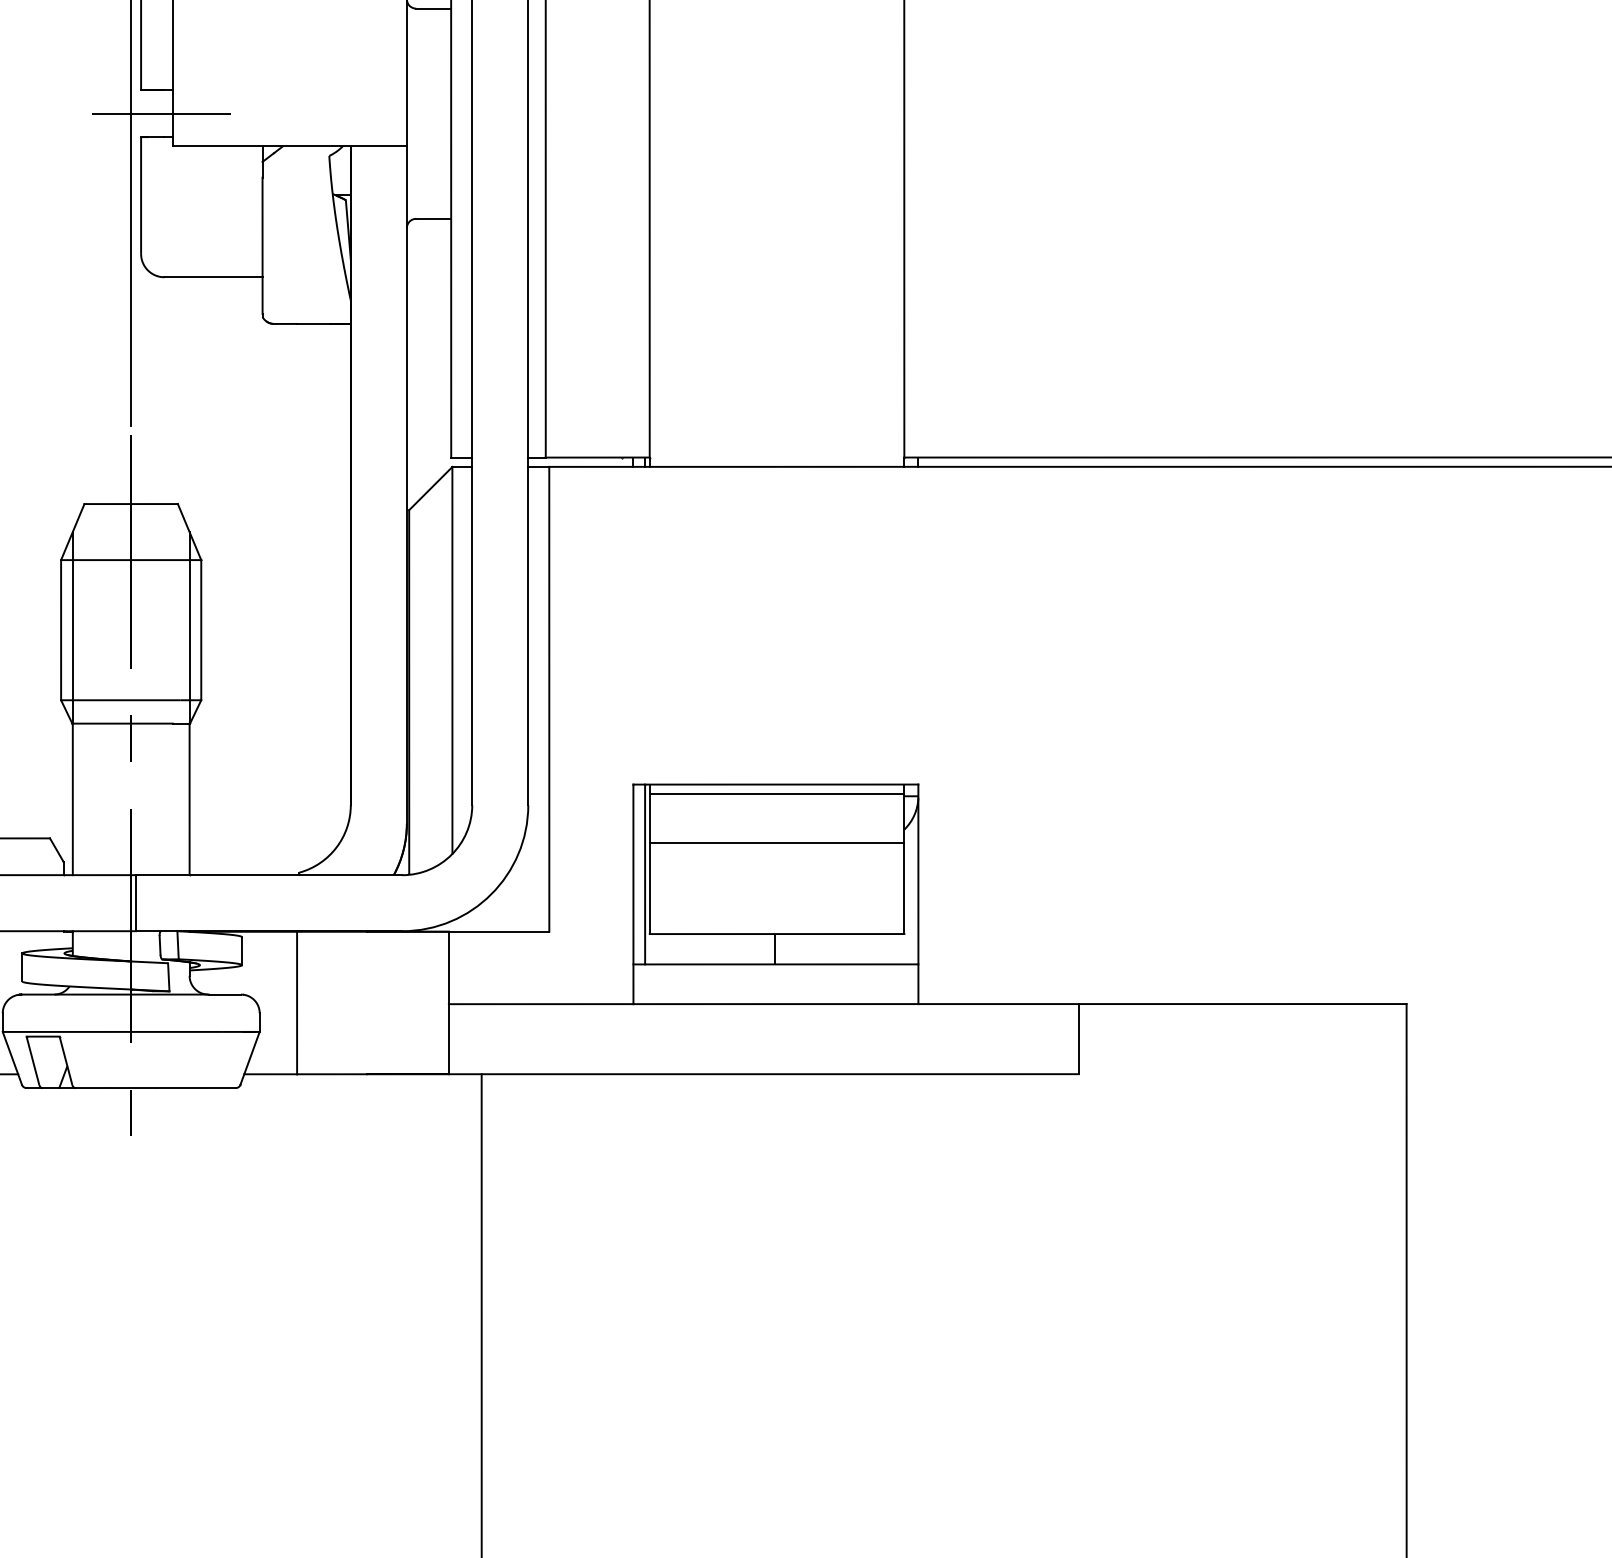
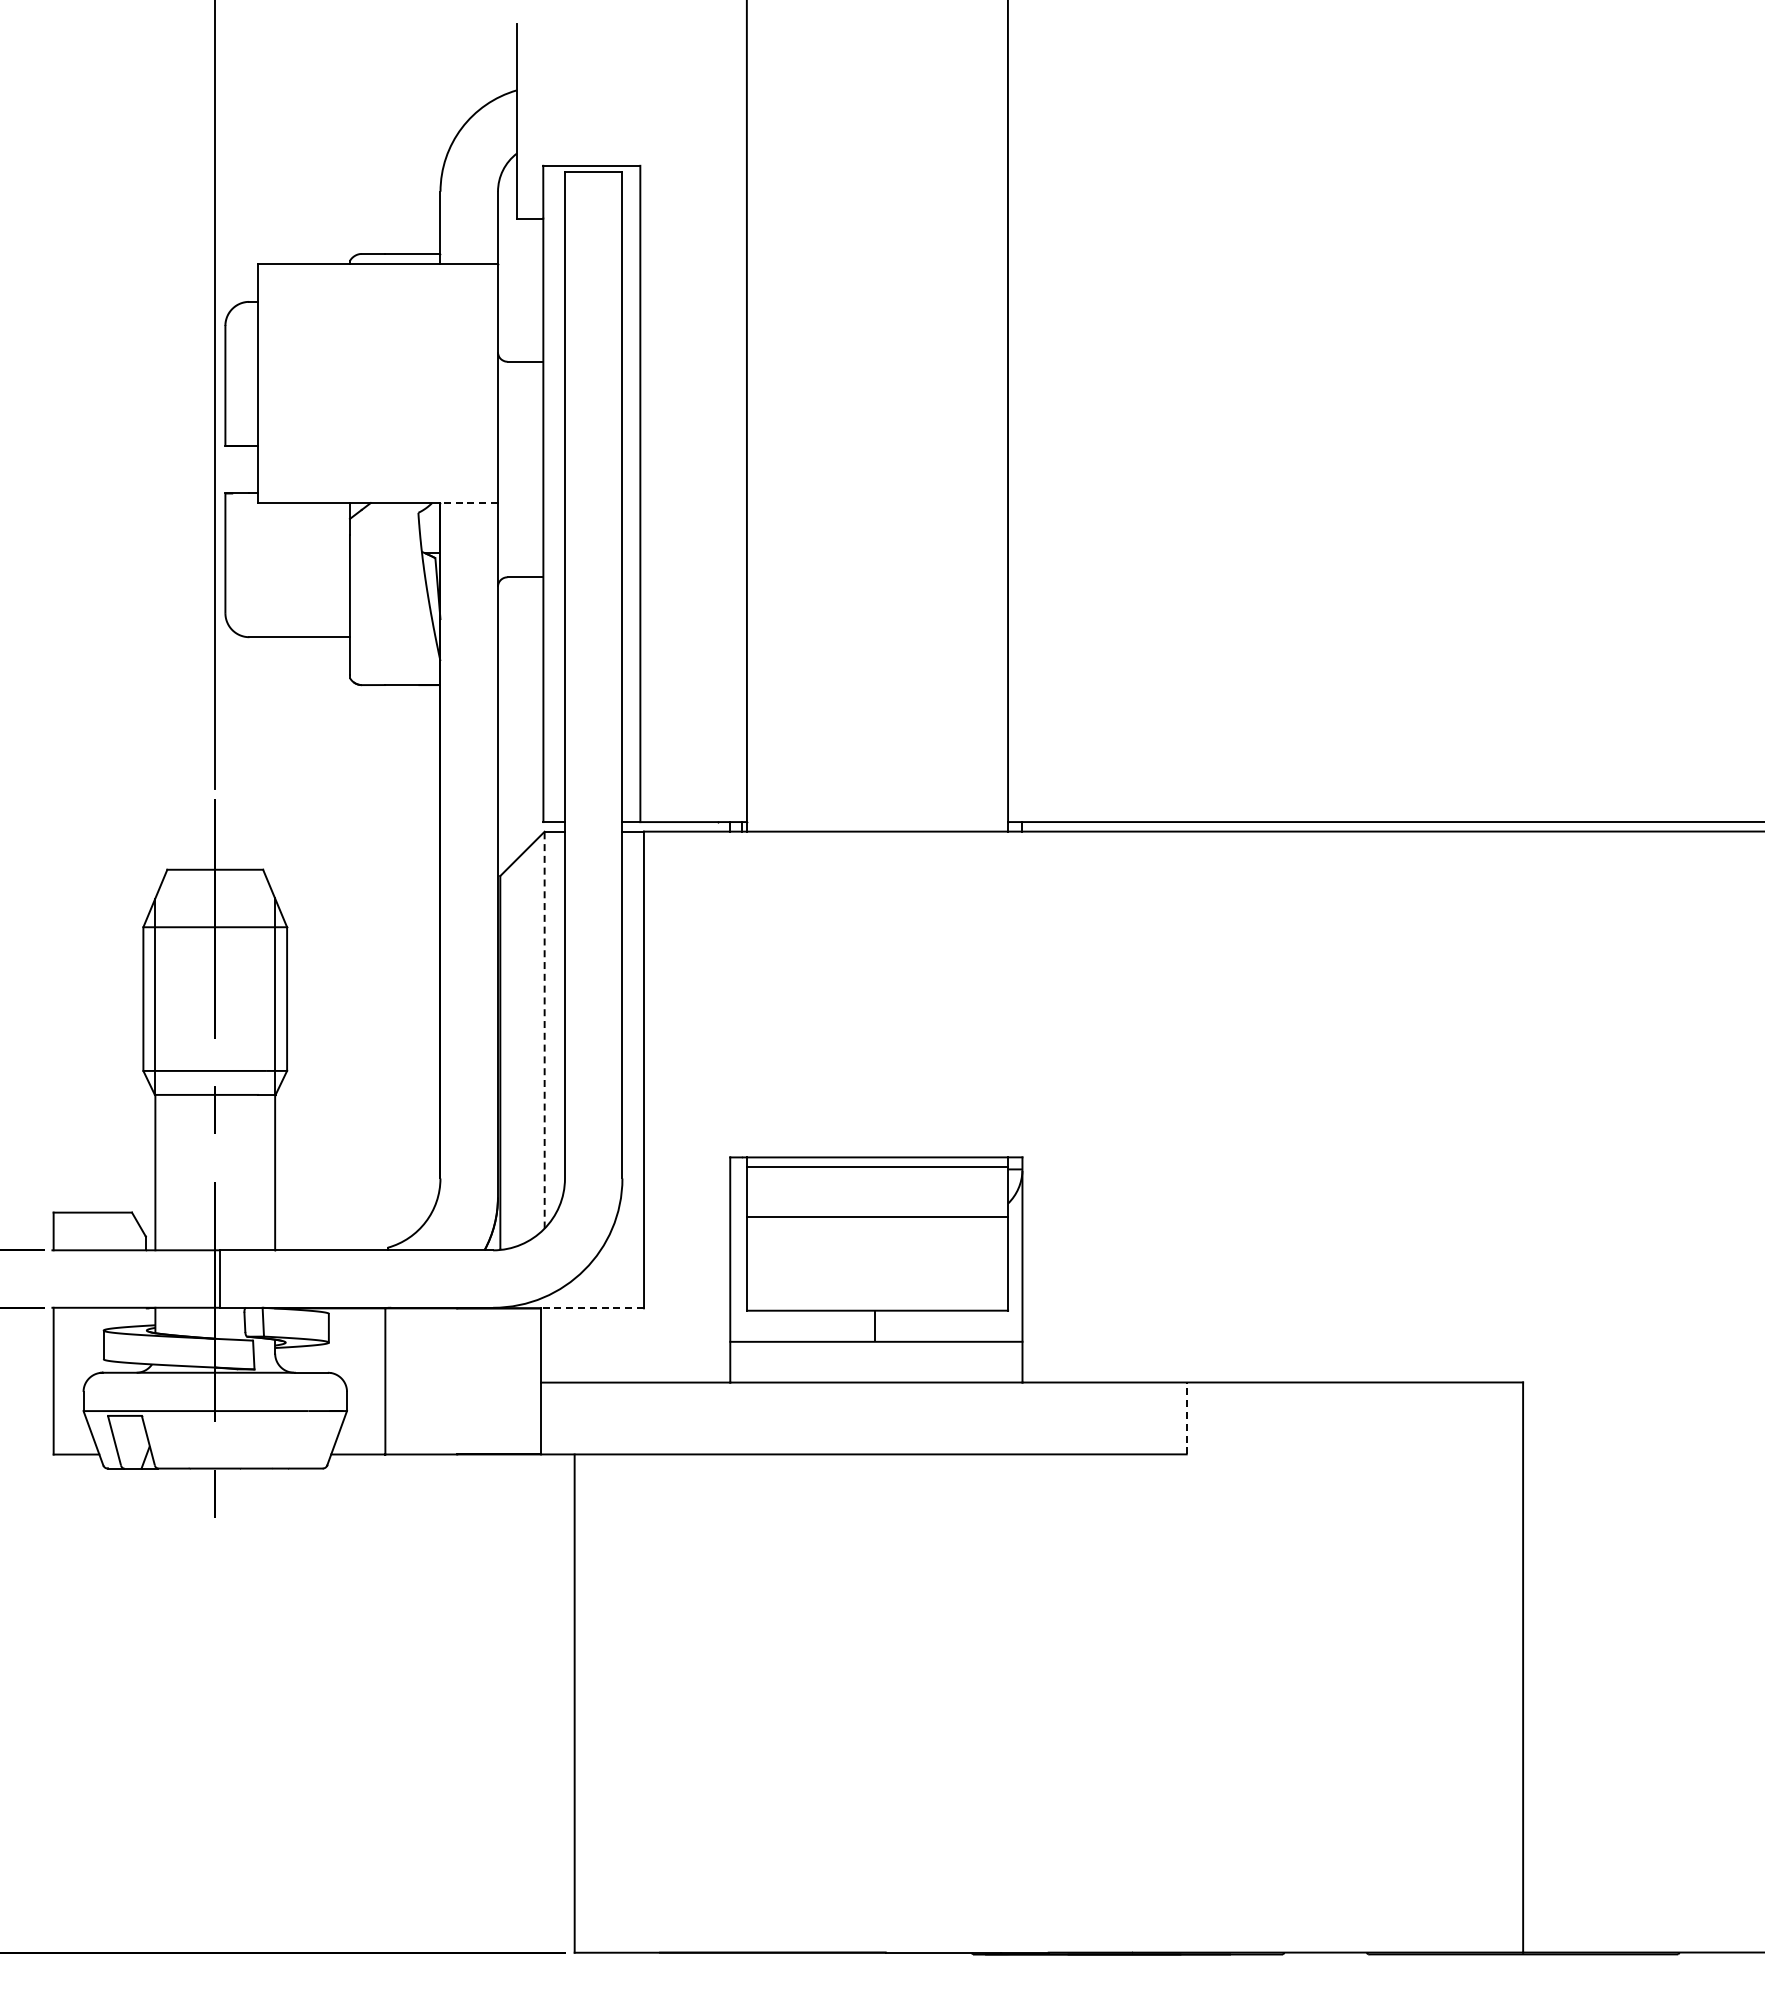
line: (161, 113) -> (246, 469), removed
line: (379, 146) -> (469, 503), solid -> dashed
line: (452, 659) -> (544, 1029), solid -> dashed
line: (645, 874) -> (742, 1249), removed
line: (499, 931) -> (592, 1308), solid -> dashed
line: (1078, 1039) -> (1186, 1418), solid -> dashed

